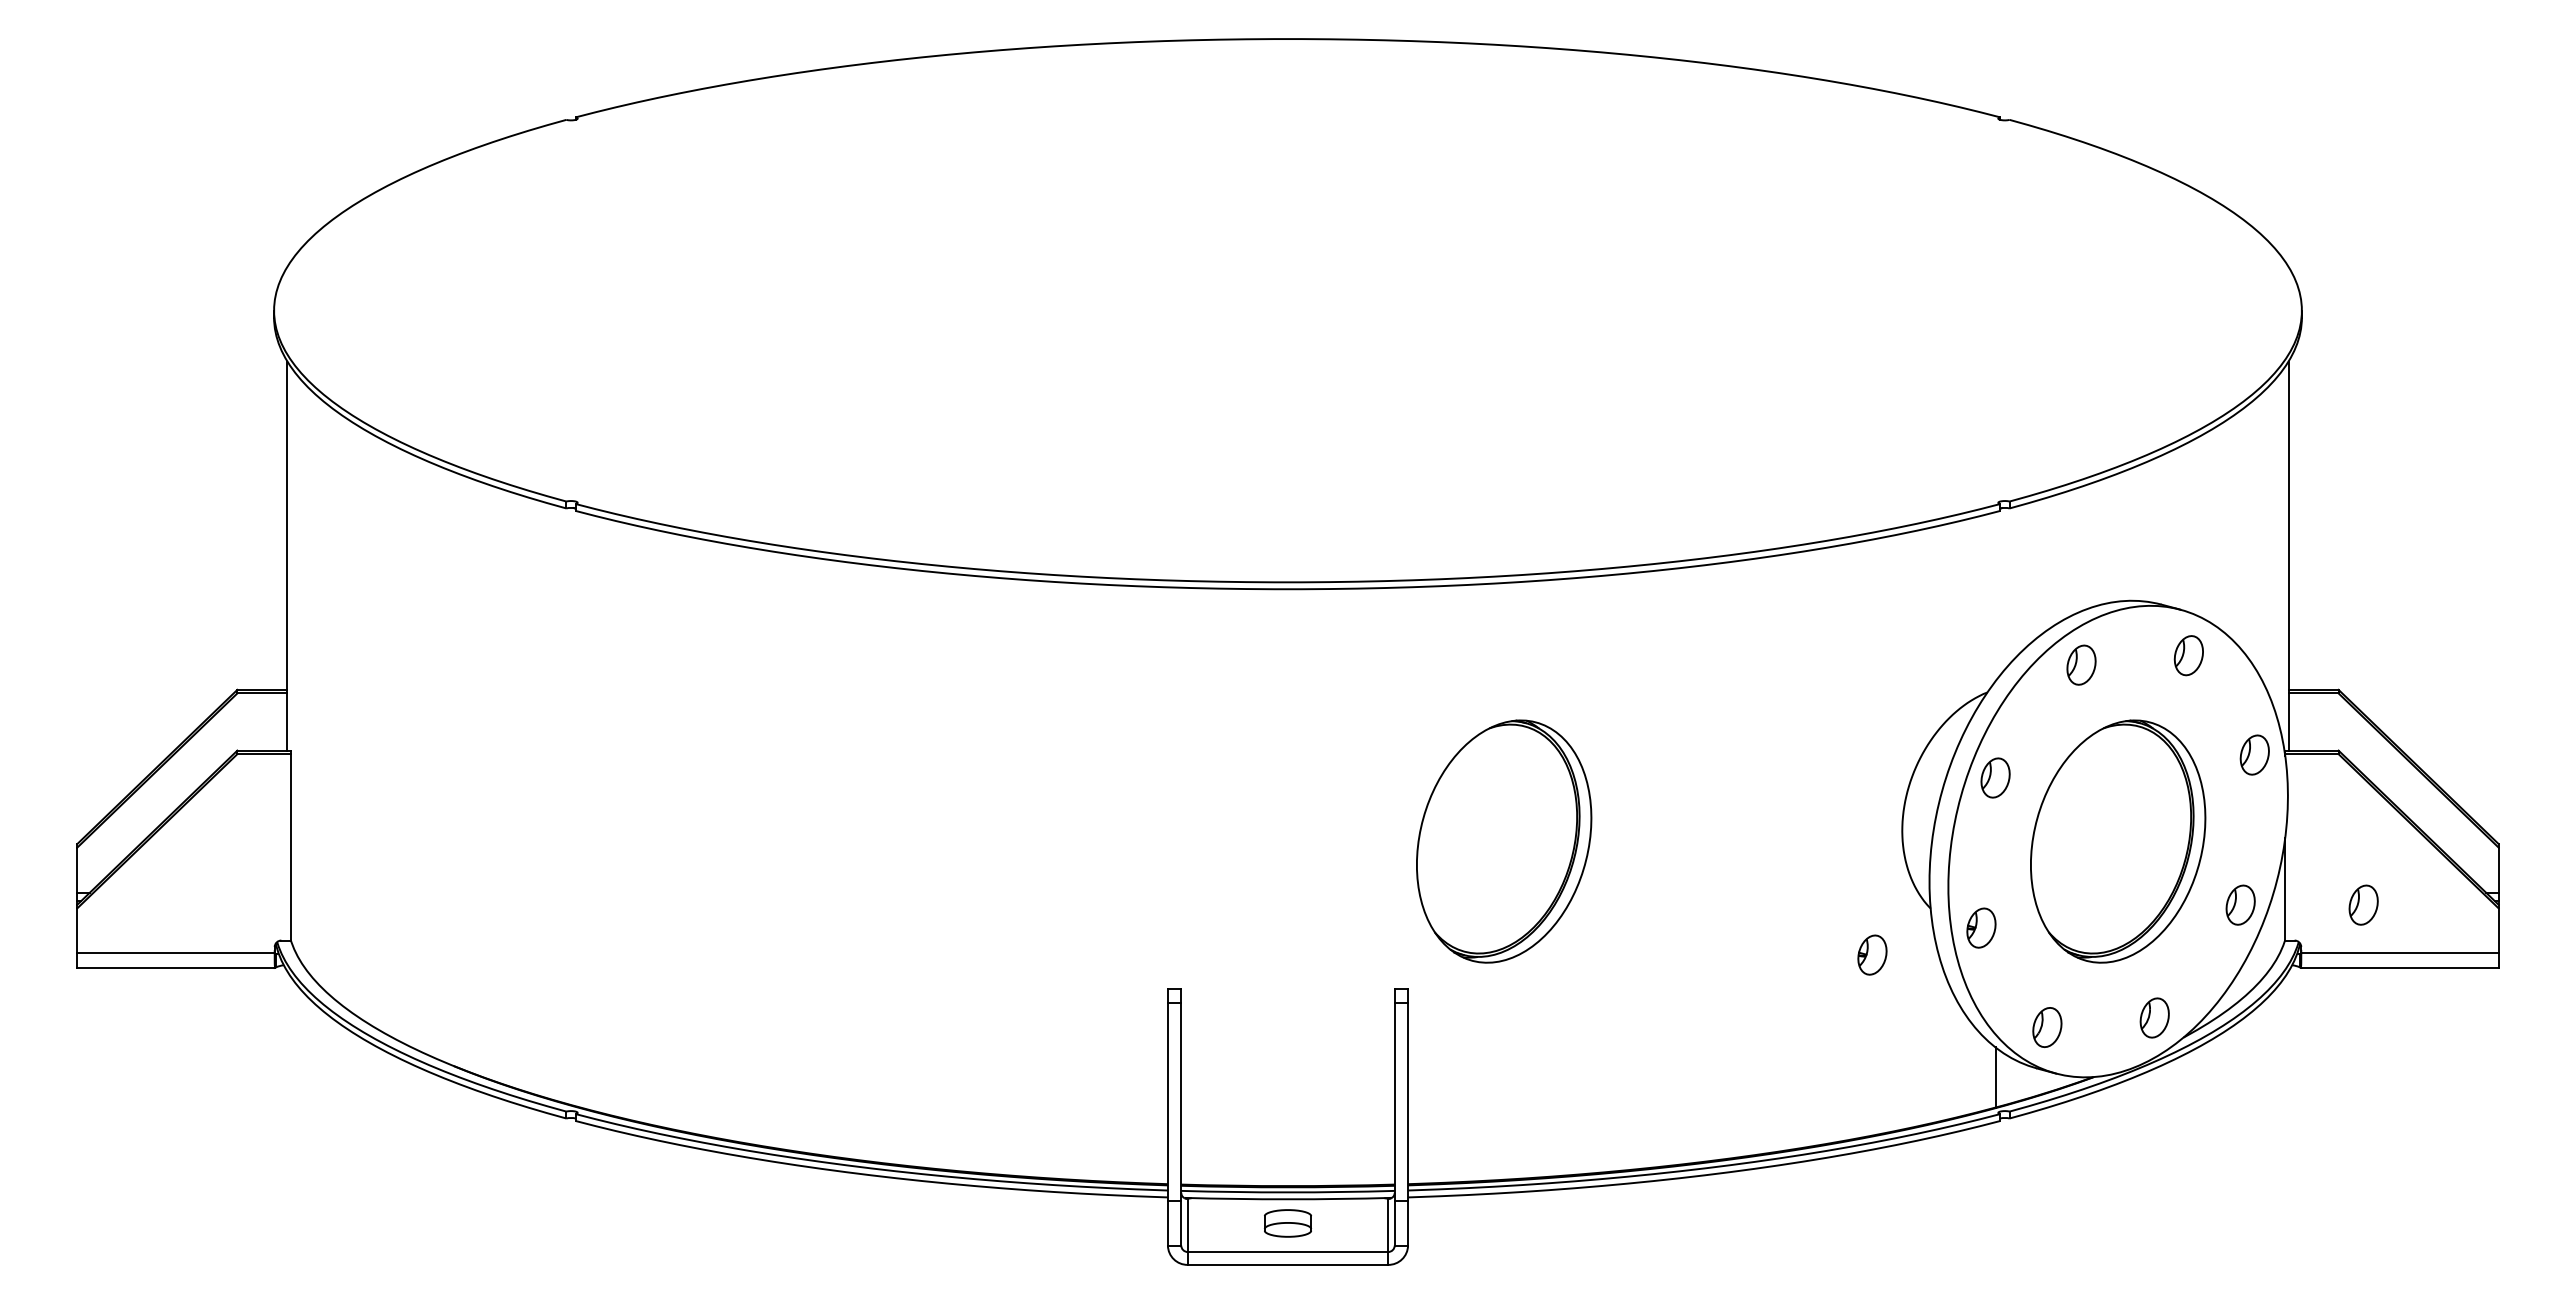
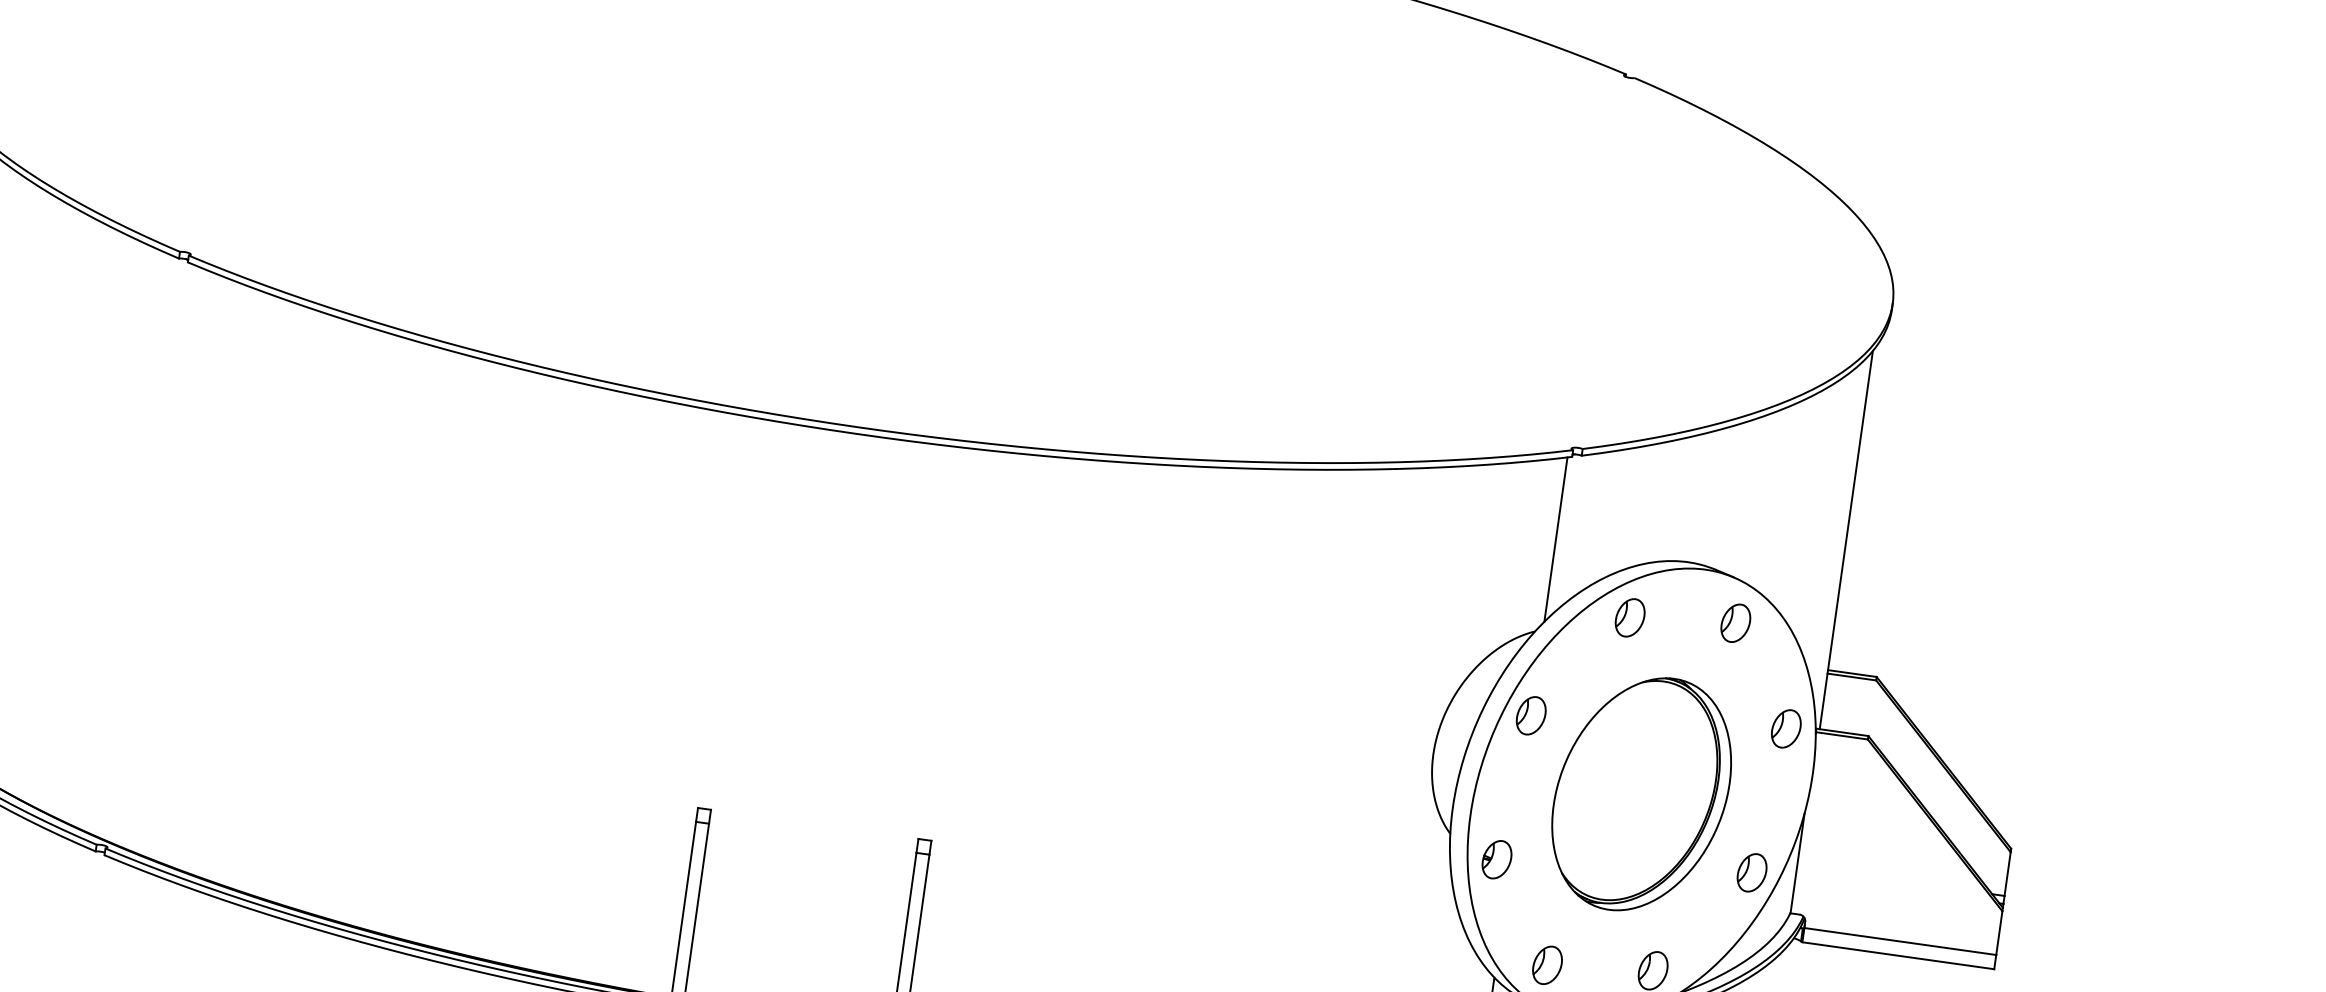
line: (1995, 596) -> (1555, 539), added
part: (1504, 841) -> (1045, 710), removed
part: (2363, 904) -> (1871, 888), removed
part: (1872, 954) -> (1387, 870), removed

